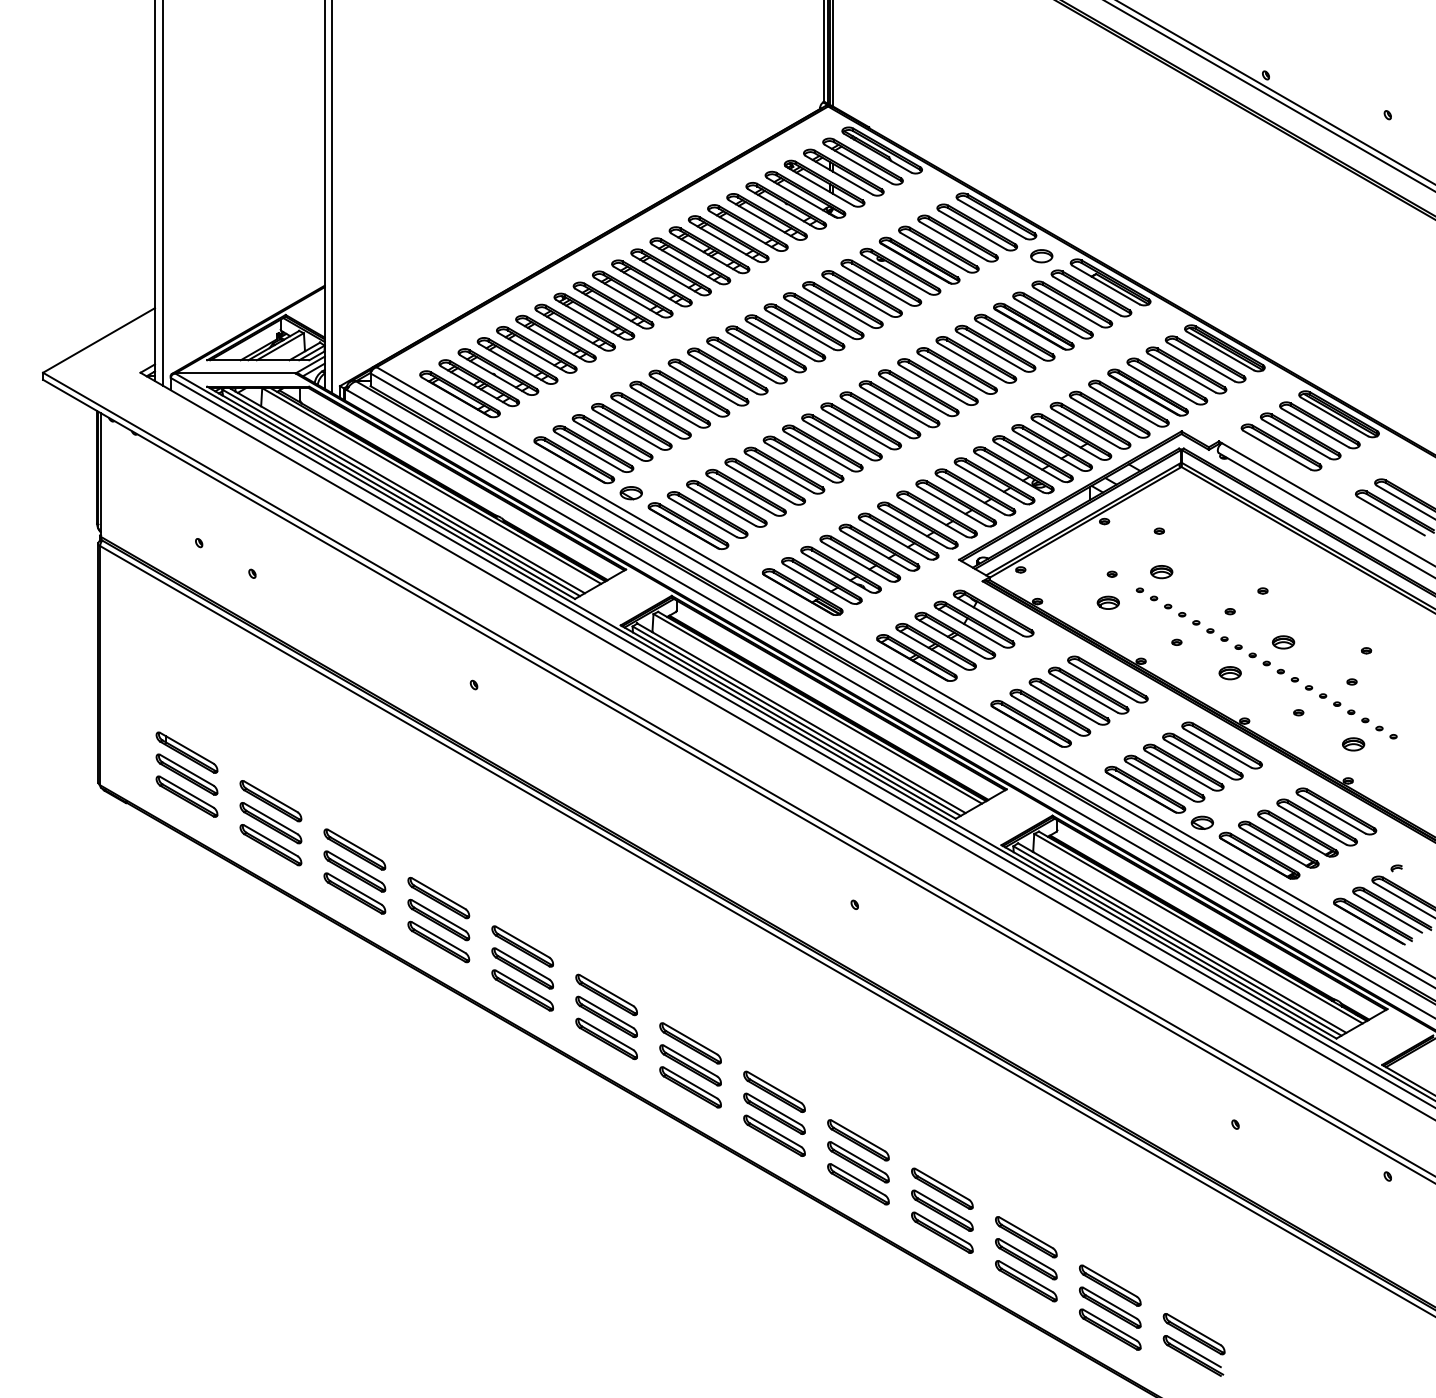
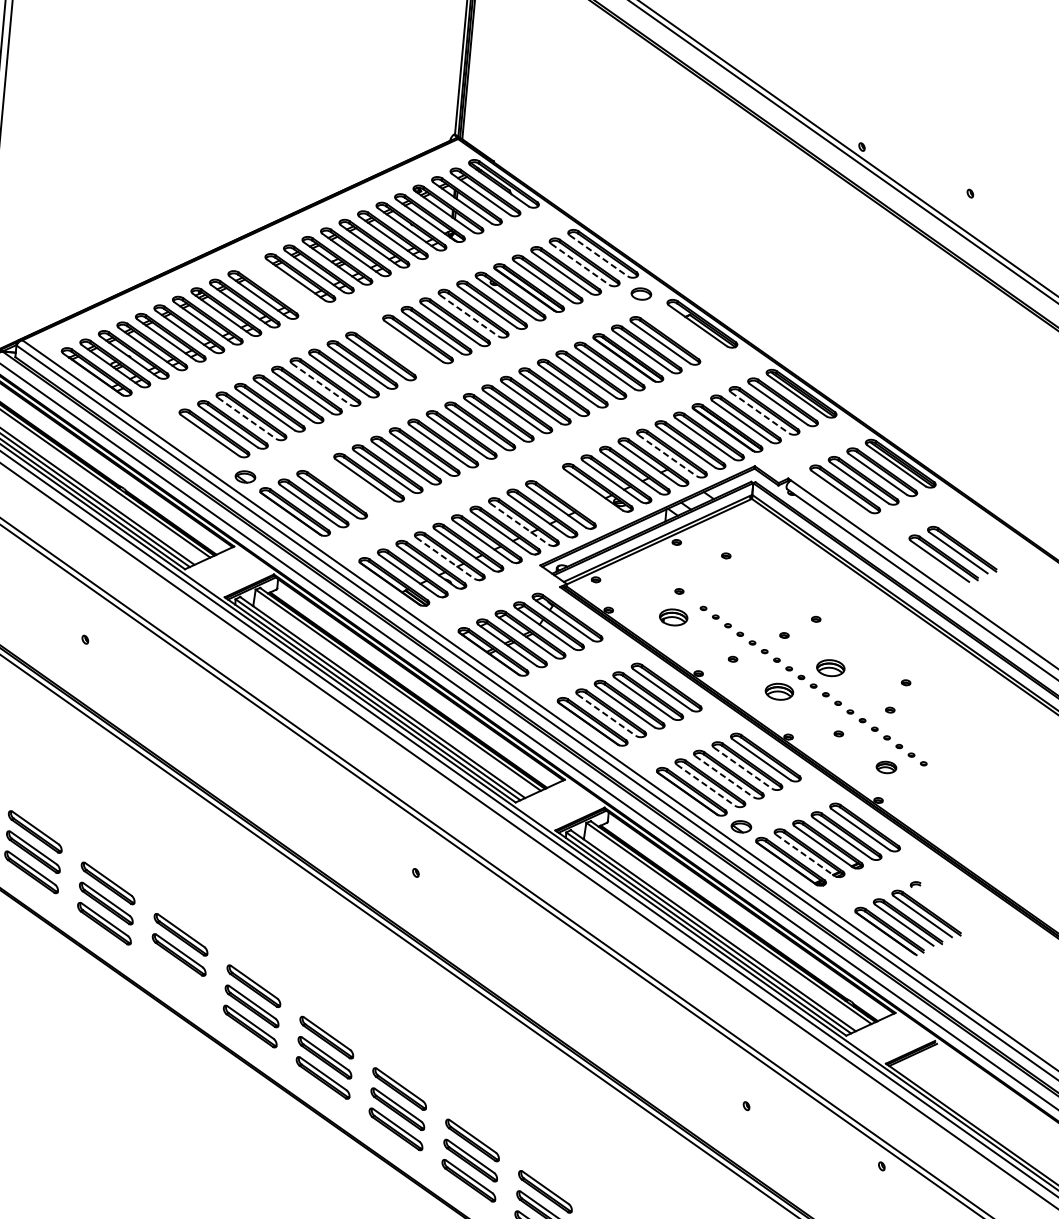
line: (991, 219) -> (598, 256), solid -> dashed
line: (972, 230) -> (580, 264), solid -> dashed
part: (651, 283) -> (281, 286), removed
part: (1091, 293) -> (683, 332), removed
line: (857, 296) -> (469, 315), solid -> dashed
part: (785, 338) -> (399, 348), removed
line: (1181, 373) -> (759, 413), solid -> dashed
line: (704, 385) -> (321, 384), solid -> dashed
line: (1086, 428) -> (668, 455), solid -> dashed
line: (627, 429) -> (247, 418), solid -> dashed
part: (574, 460) -> (196, 442), removed
part: (994, 481) -> (579, 496), removed
part: (745, 492) -> (350, 485), removed
line: (932, 517) -> (519, 524), solid -> dashed
line: (855, 561) -> (445, 558), solid -> dashed
part: (1161, 572) -> (724, 593), removed
part: (1107, 602) -> (672, 616), size x1.4
part: (1283, 642) -> (830, 668), size x1.4
part: (1229, 673) -> (778, 692), size x1.4
line: (1045, 715) -> (606, 715), solid -> dashed
line: (1198, 759) -> (743, 768), solid -> dashed
line: (1179, 770) -> (724, 776), solid -> dashed
line: (1160, 781) -> (706, 785), solid -> dashed
line: (1274, 847) -> (805, 855), solid -> dashed
part: (606, 1038) -> (177, 974), removed

